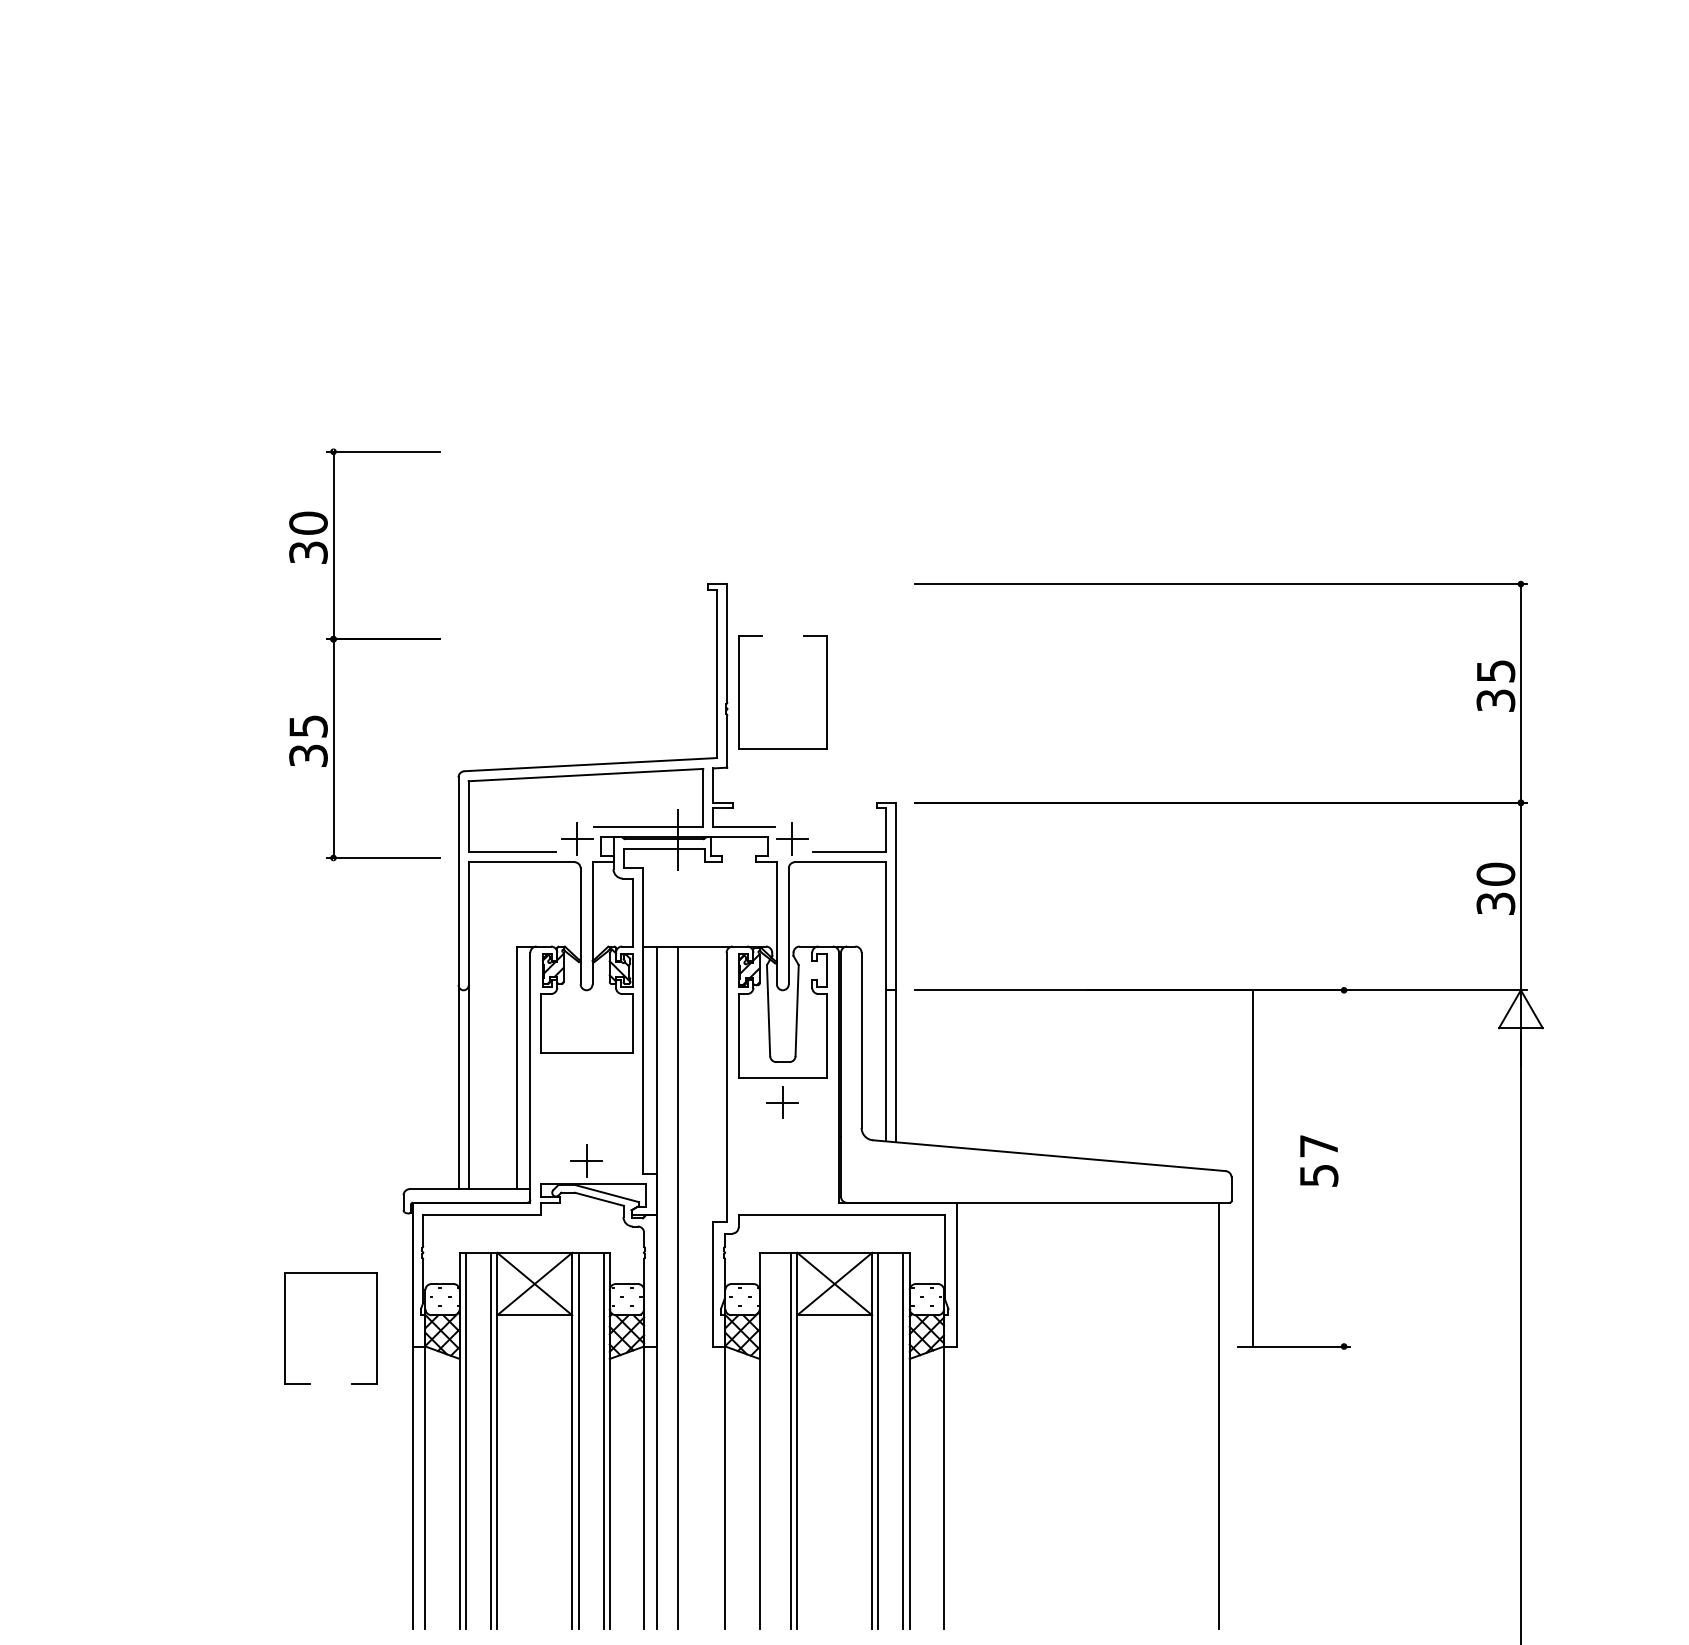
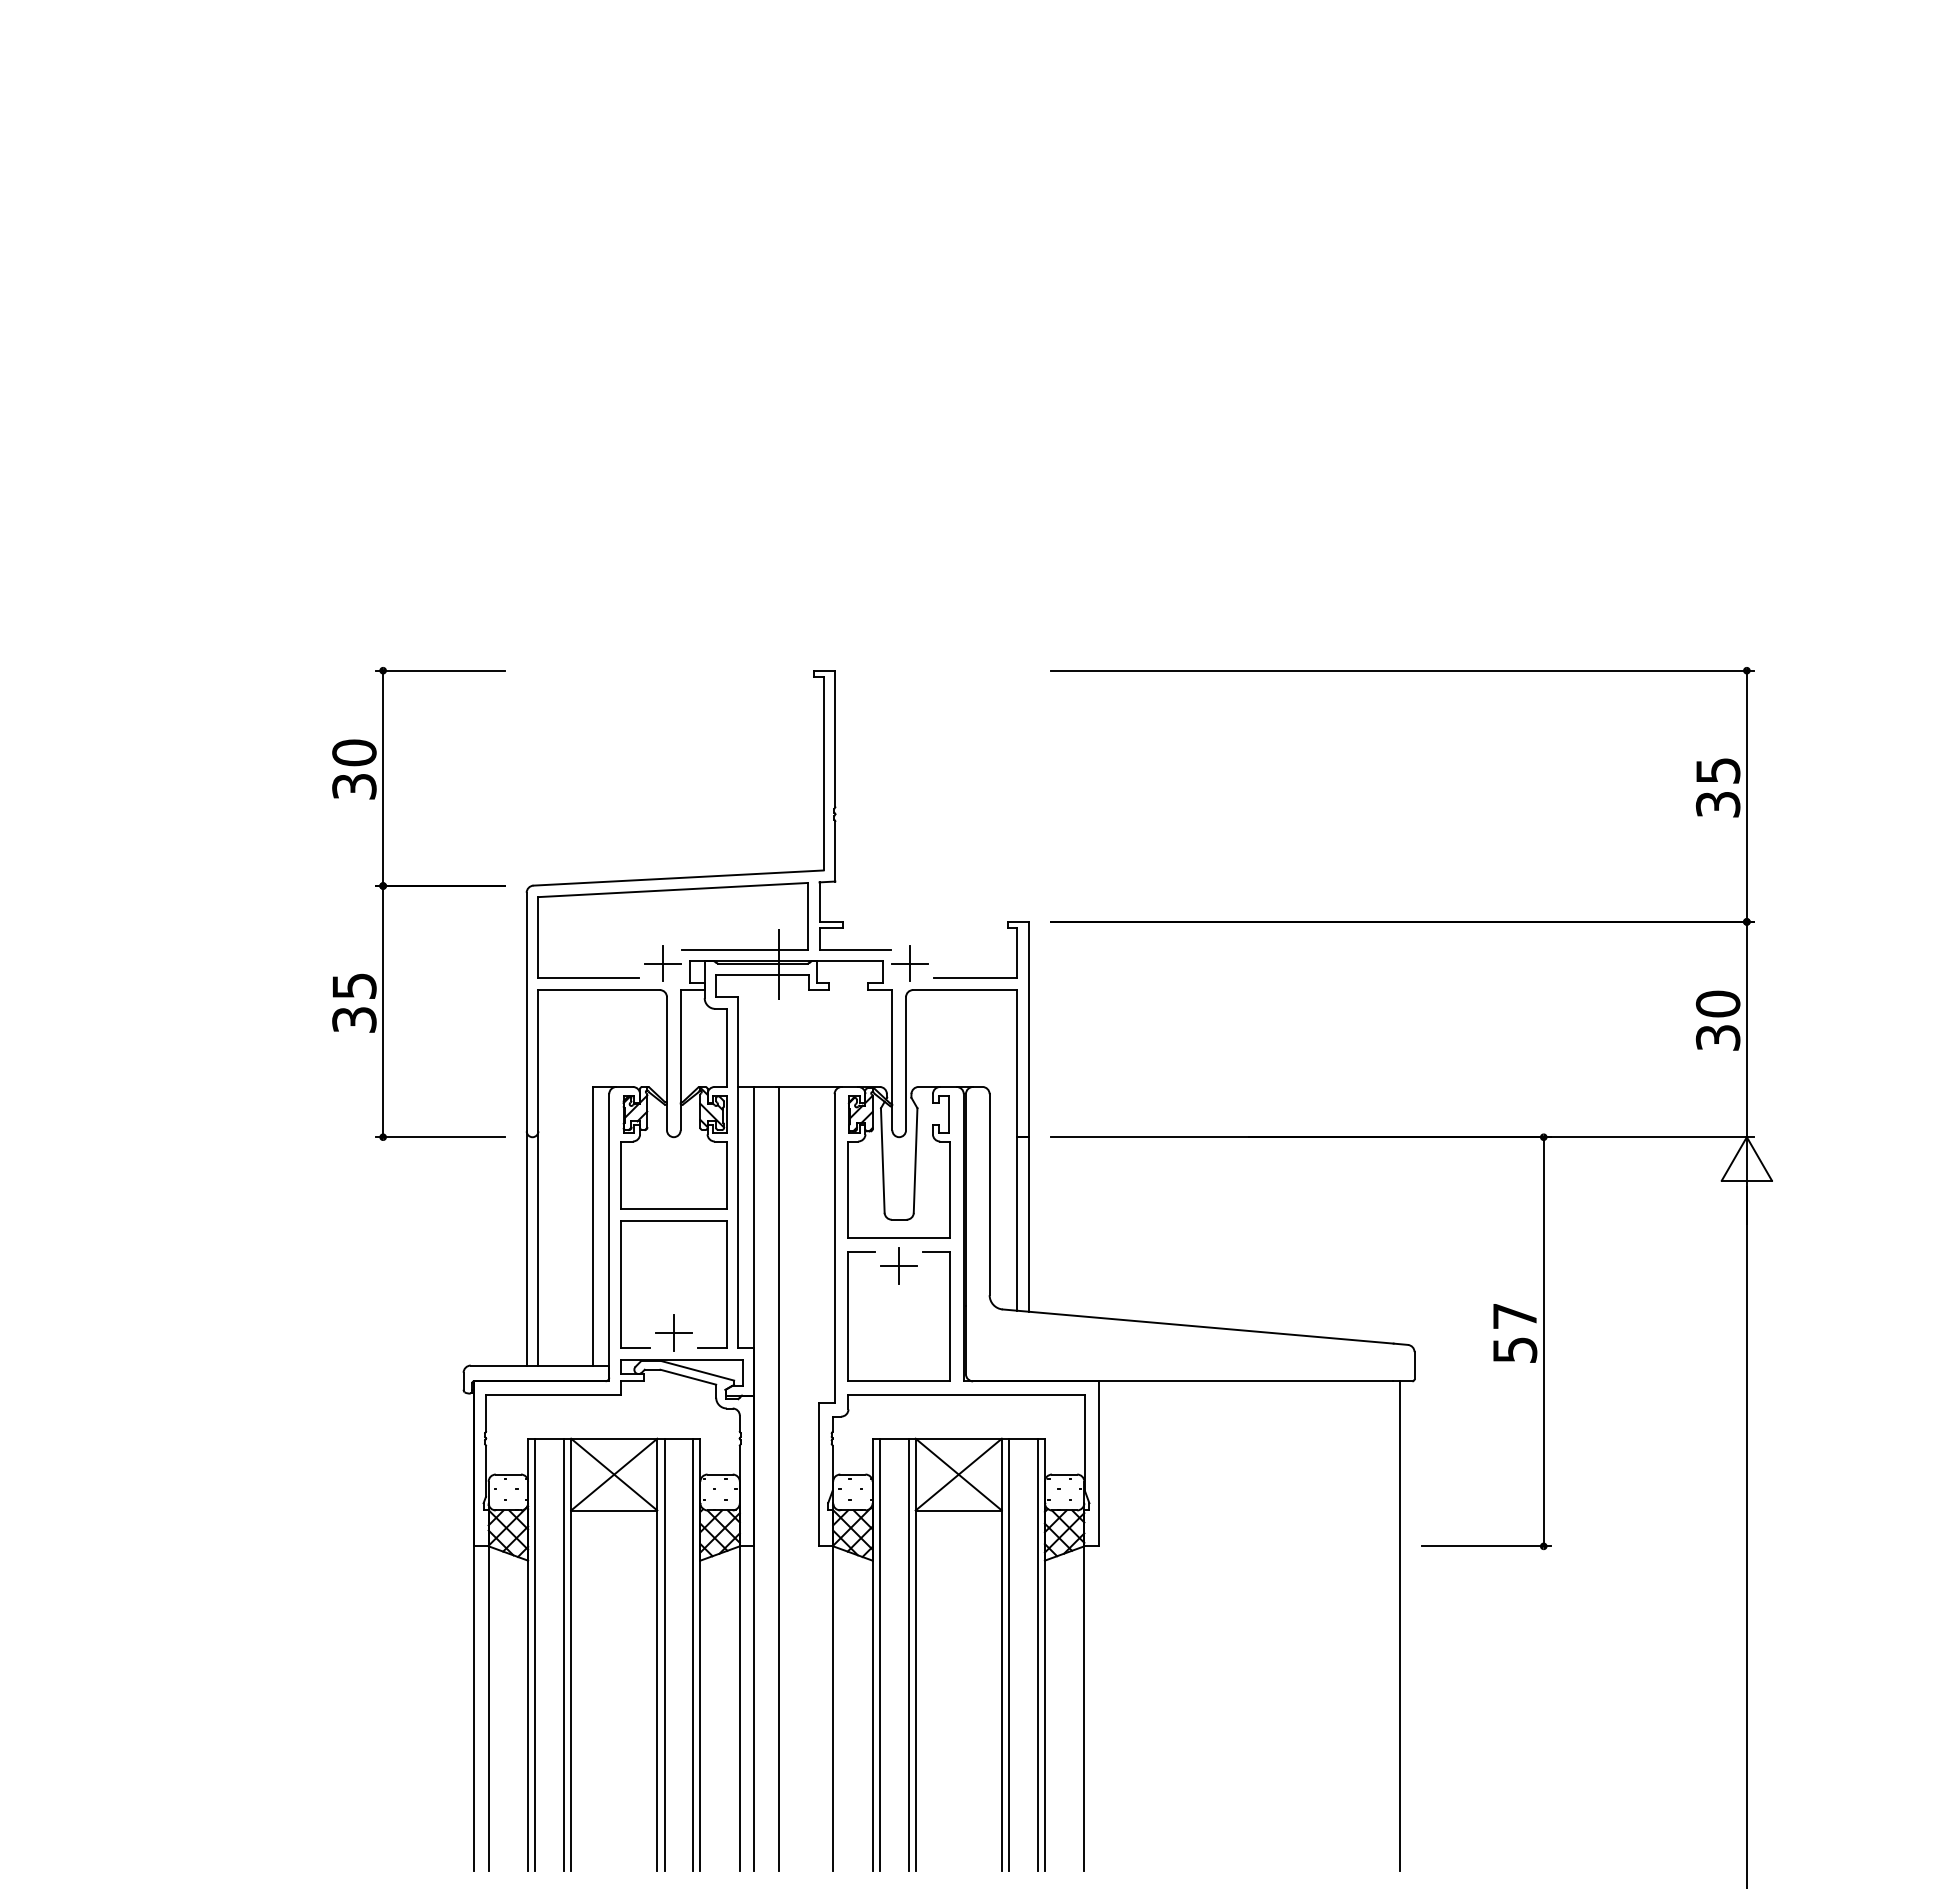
part: (364, 639) -> (418, 886), moved
part: (738, 692) -> (848, 1316), moved
line: (1252, 1168) -> (1543, 1341), moved
part: (285, 1328) -> (621, 1284), moved
line: (765, 1440) -> (879, 1654), added

